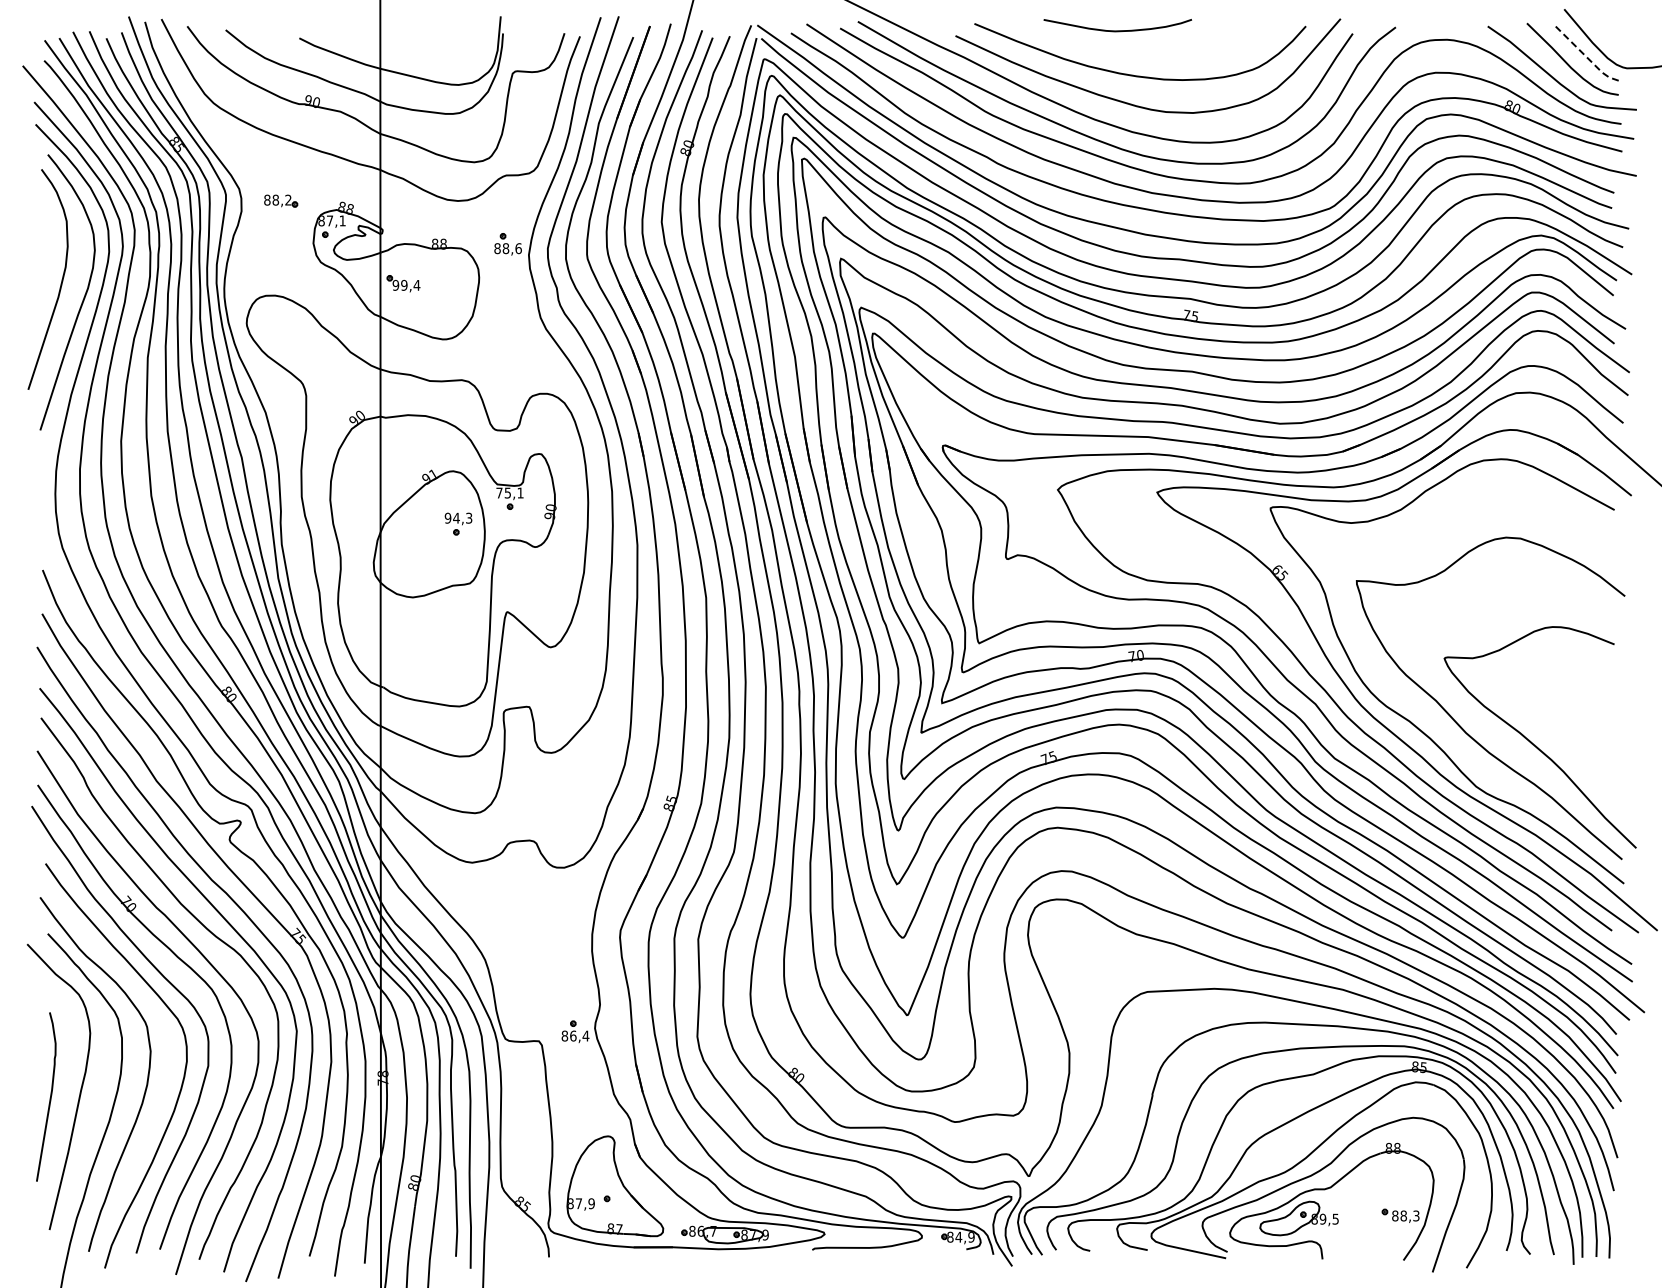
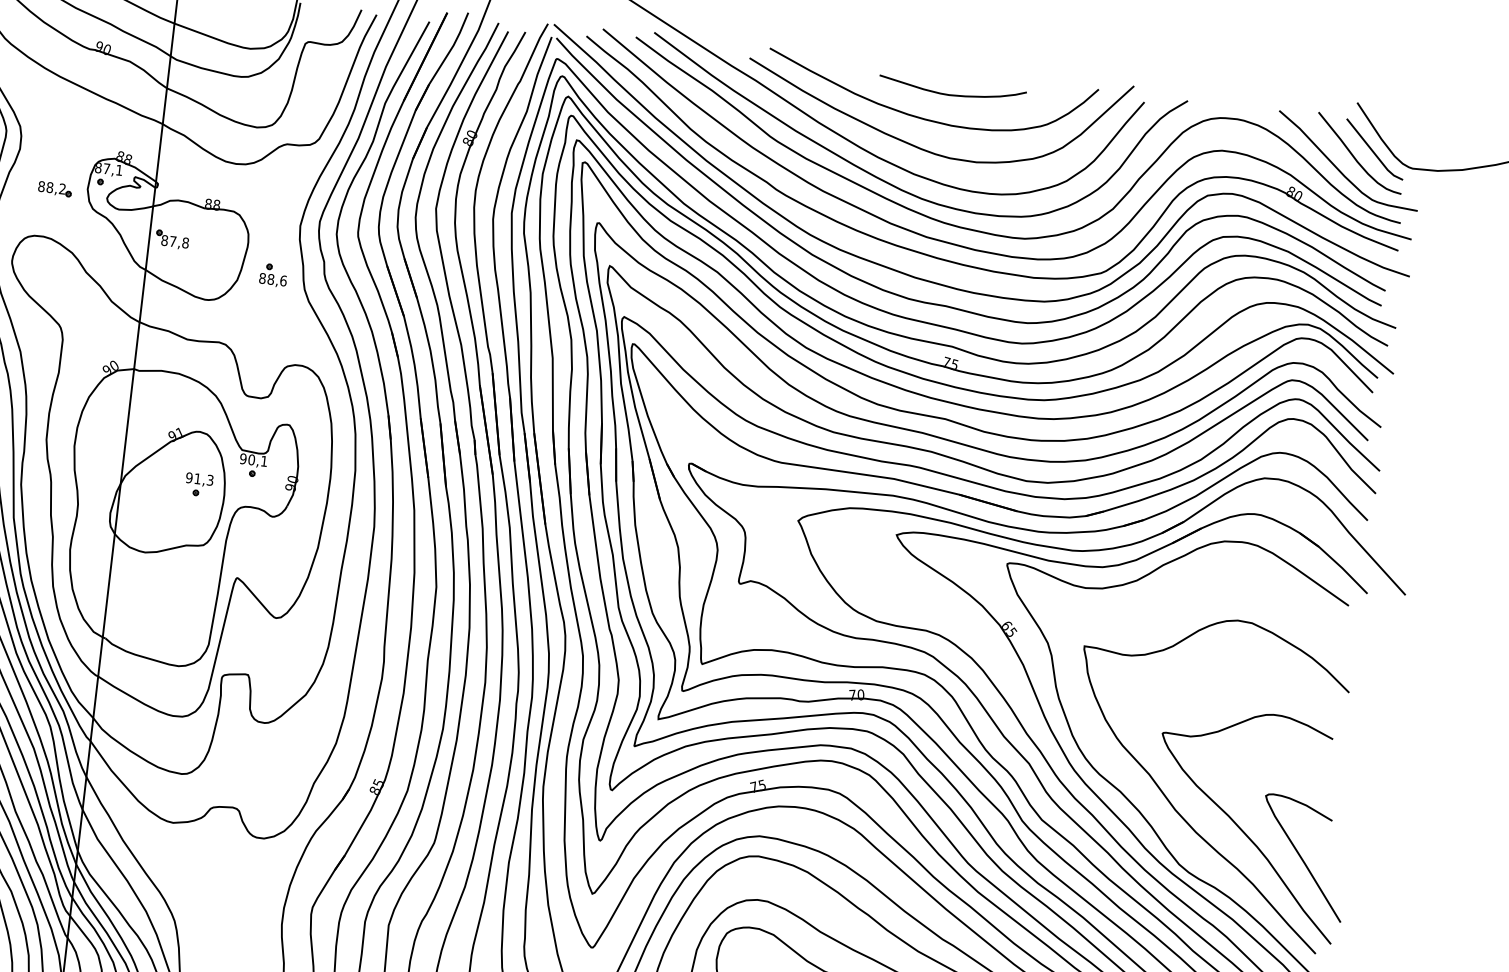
curve: (1117, 30) -> (951, 94), moved
line: (1586, 57) -> (1373, 153), dashed -> solid
part: (281, 200) -> (55, 188), moved
part: (507, 244) -> (272, 275), moved
text: (406, 284) -> (175, 240), 99,4 -> 87,8
text: (503, 492) -> (247, 458), 75,1 -> 90,1
text: (456, 517) -> (197, 478), 94,3 -> 91,3
curve: (1597, 765) -> (1302, 857), added

